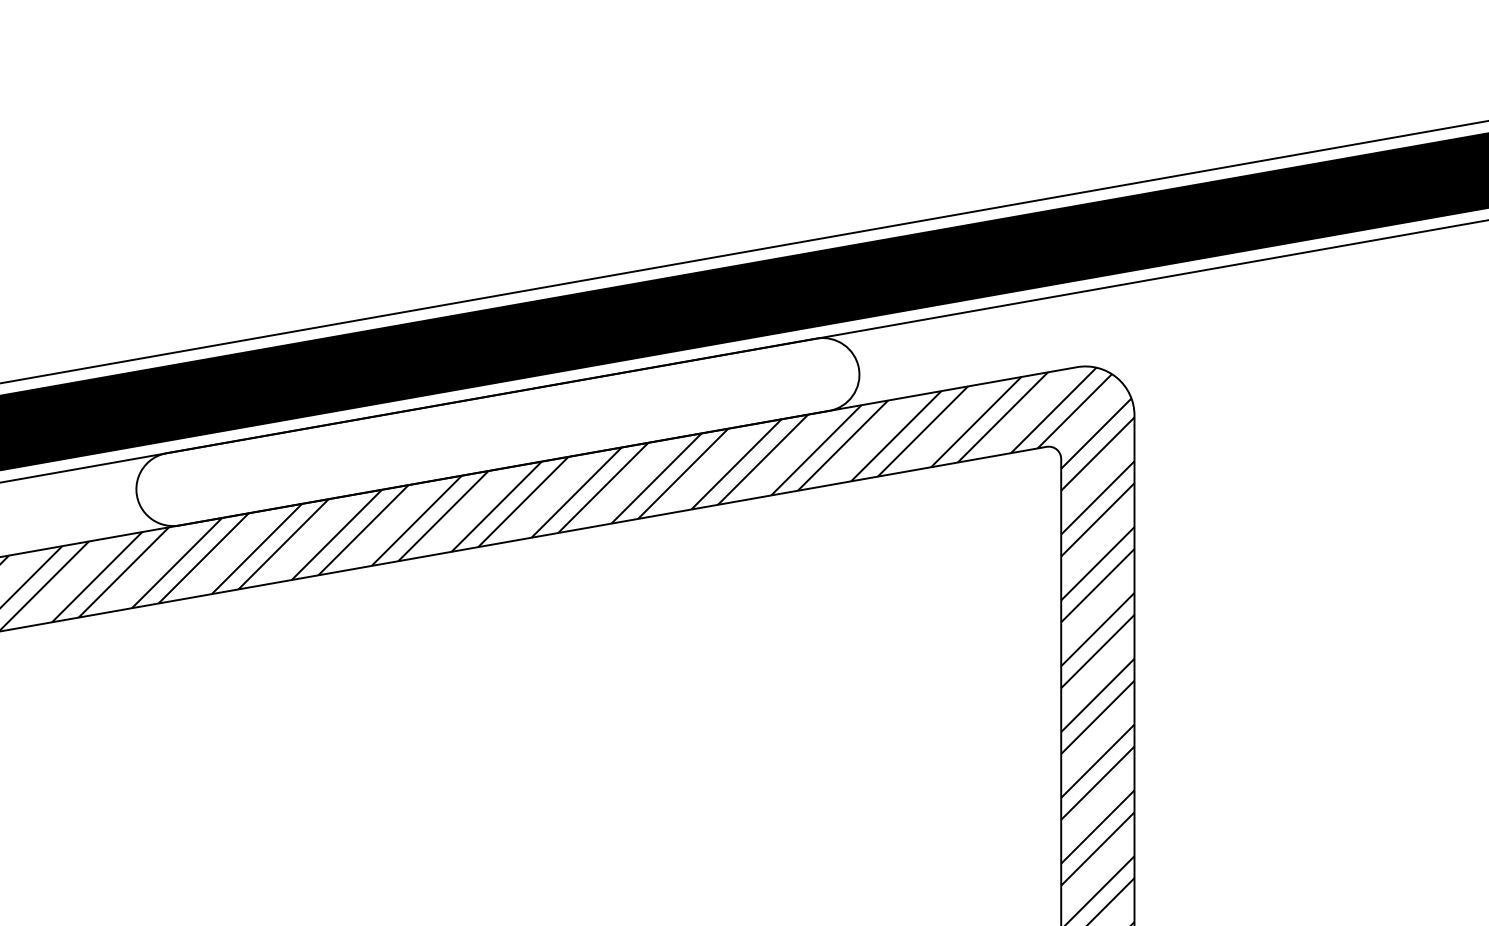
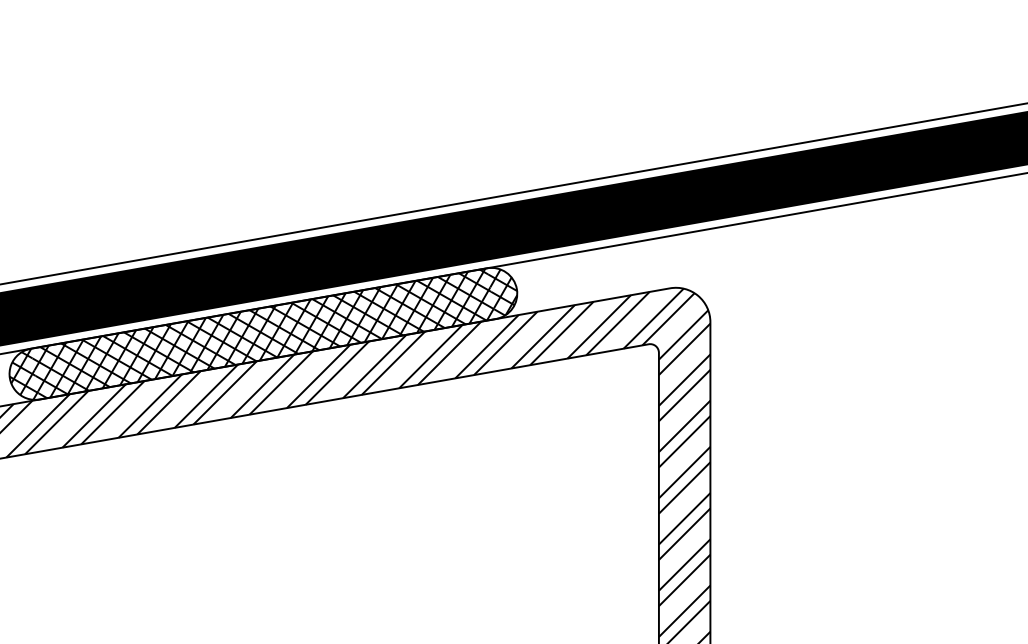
hatch: (497, 432) -> (263, 334), added

